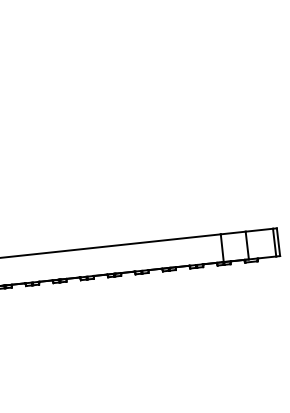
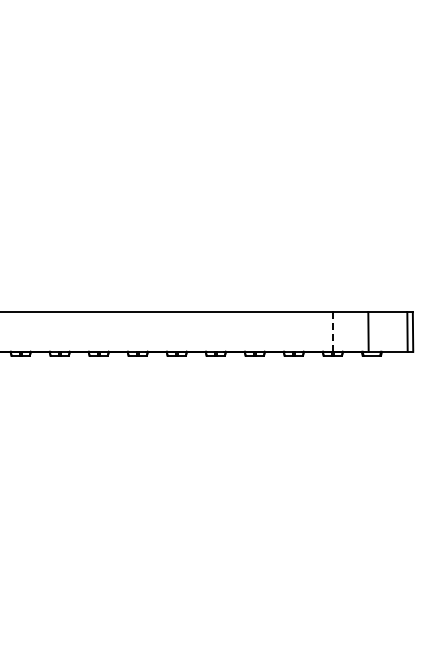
line: (222, 248) -> (332, 332), solid -> dashed

